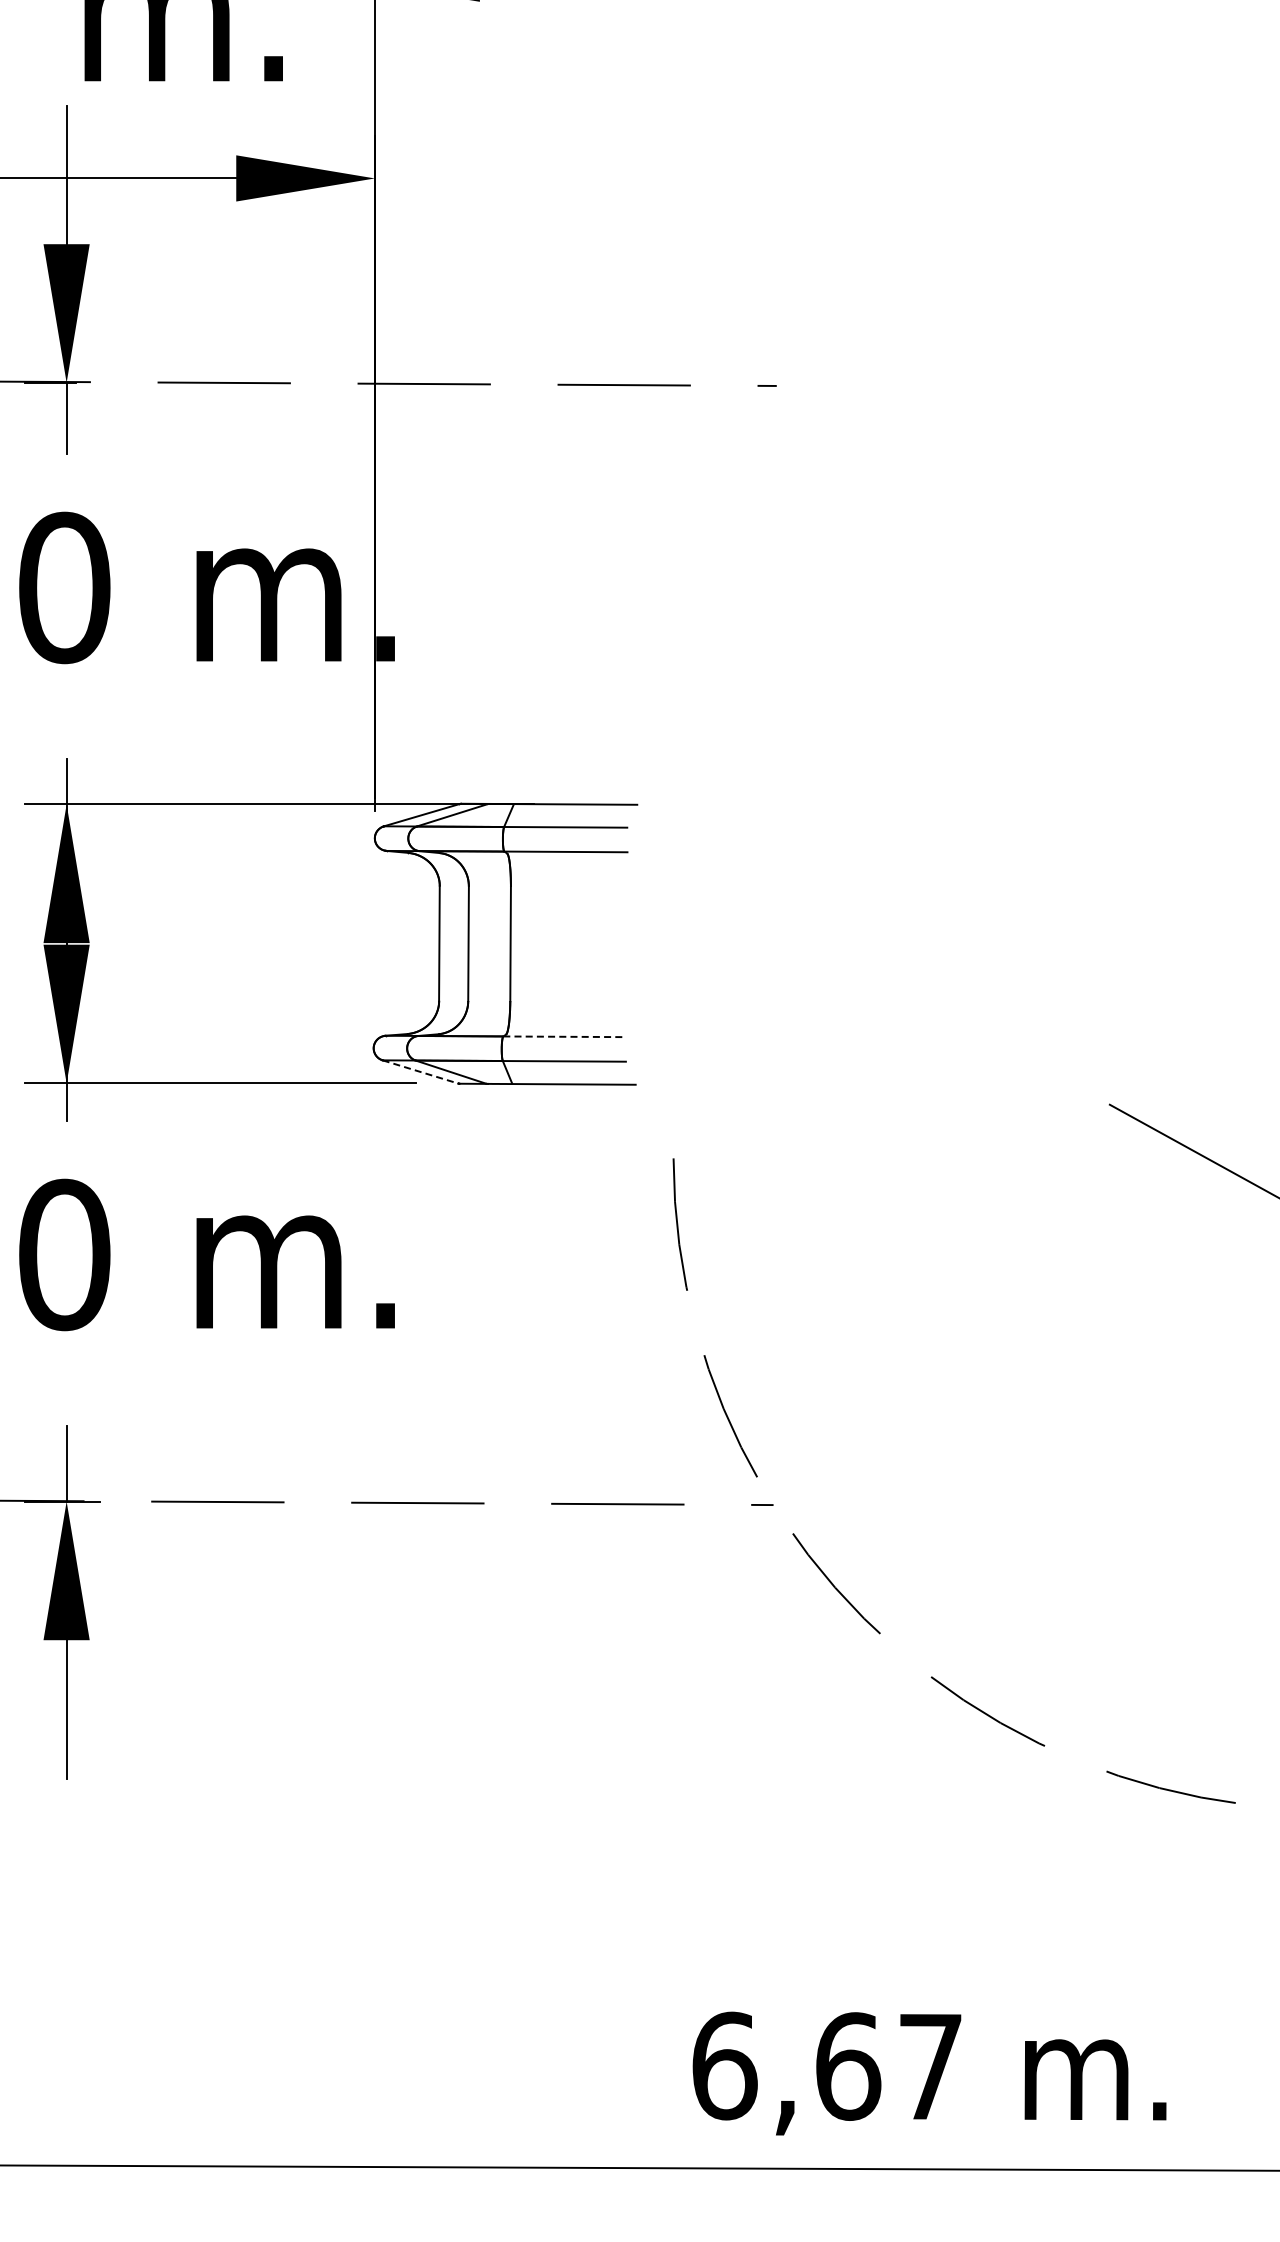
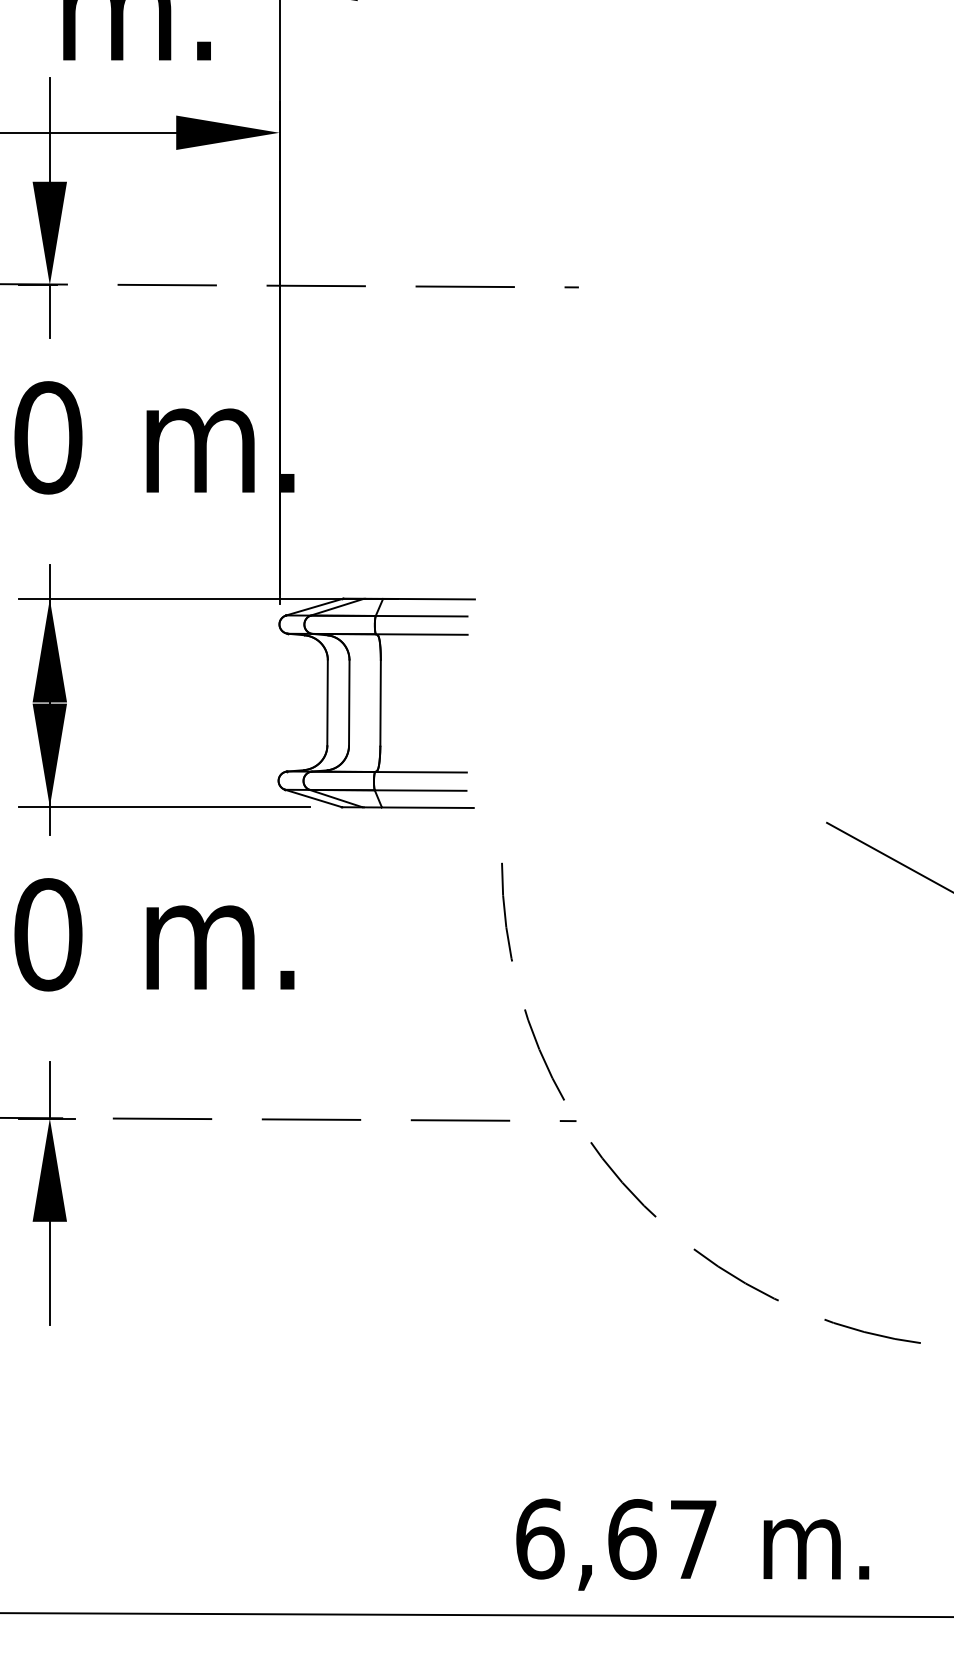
line: (564, 1036) -> (420, 772), dashed -> solid
line: (420, 1072) -> (313, 798), dashed -> solid

